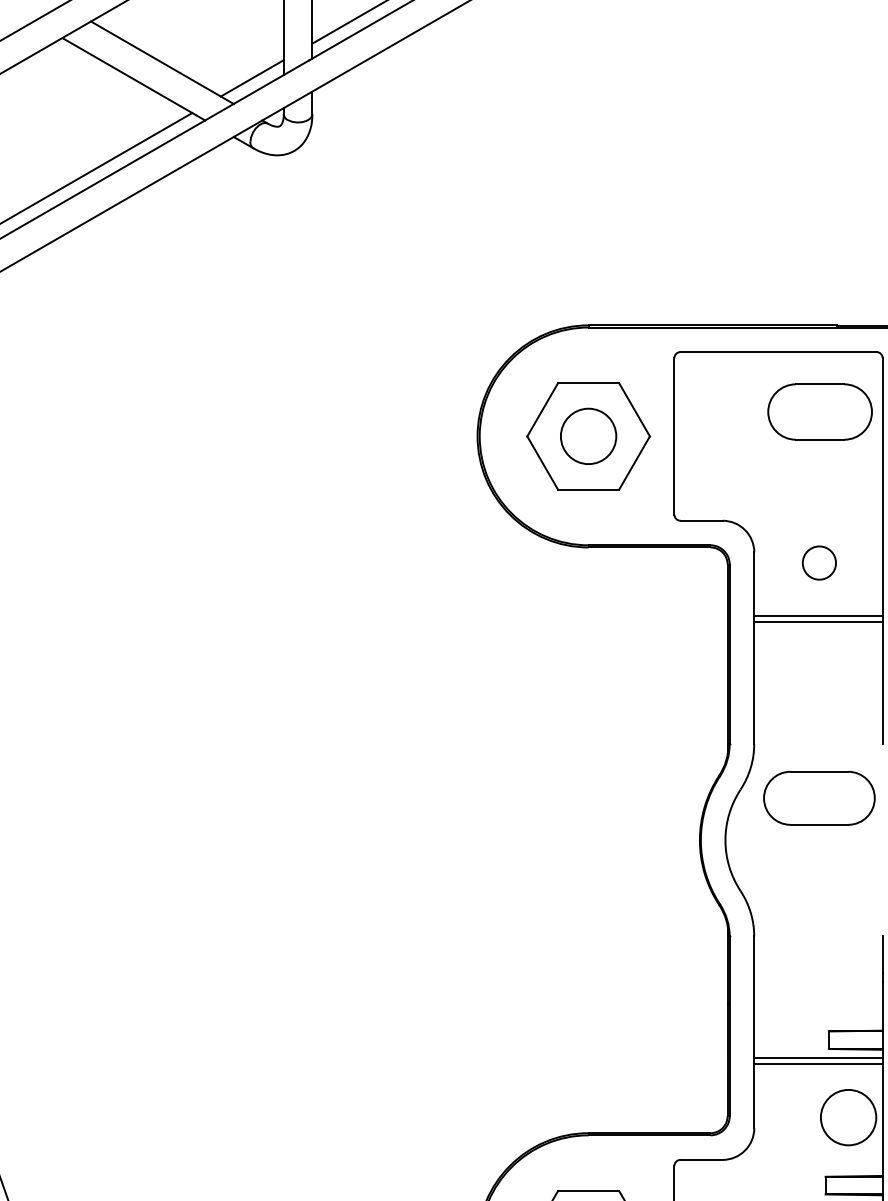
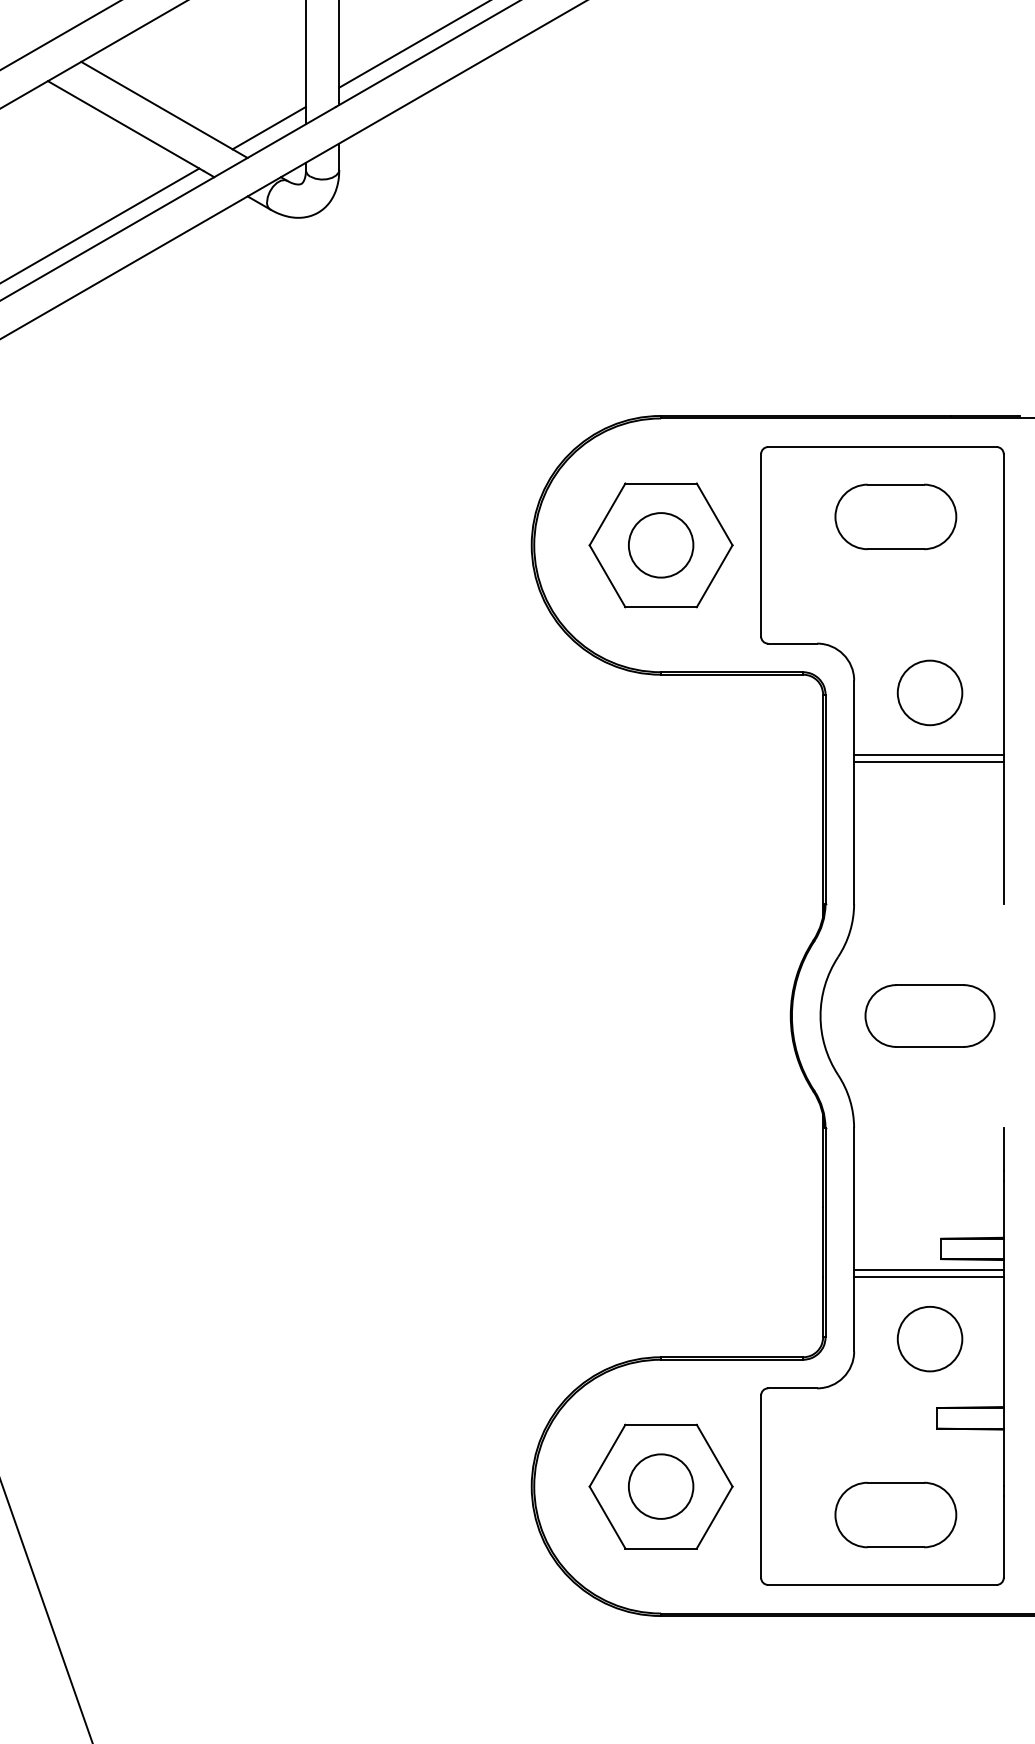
part: (819, 411) -> (895, 516), moved
circle: (818, 562) -> (929, 692), size x1.67
part: (818, 797) -> (929, 1015), moved
circle: (848, 1117) -> (929, 1339), moved

